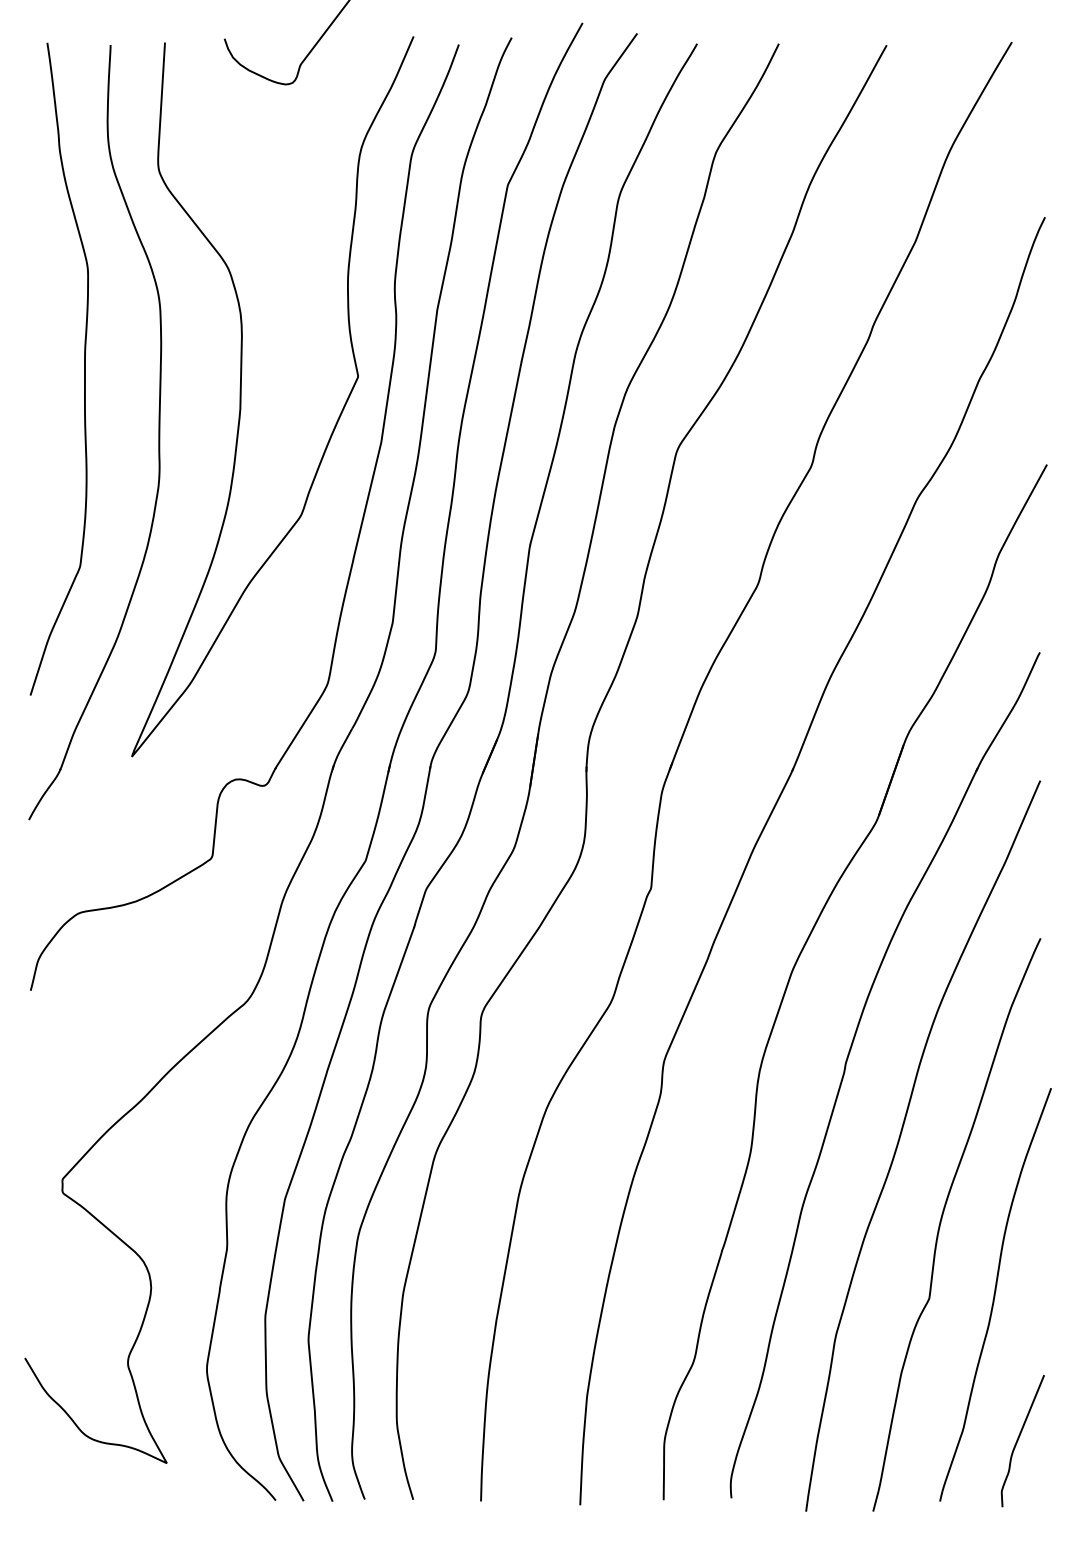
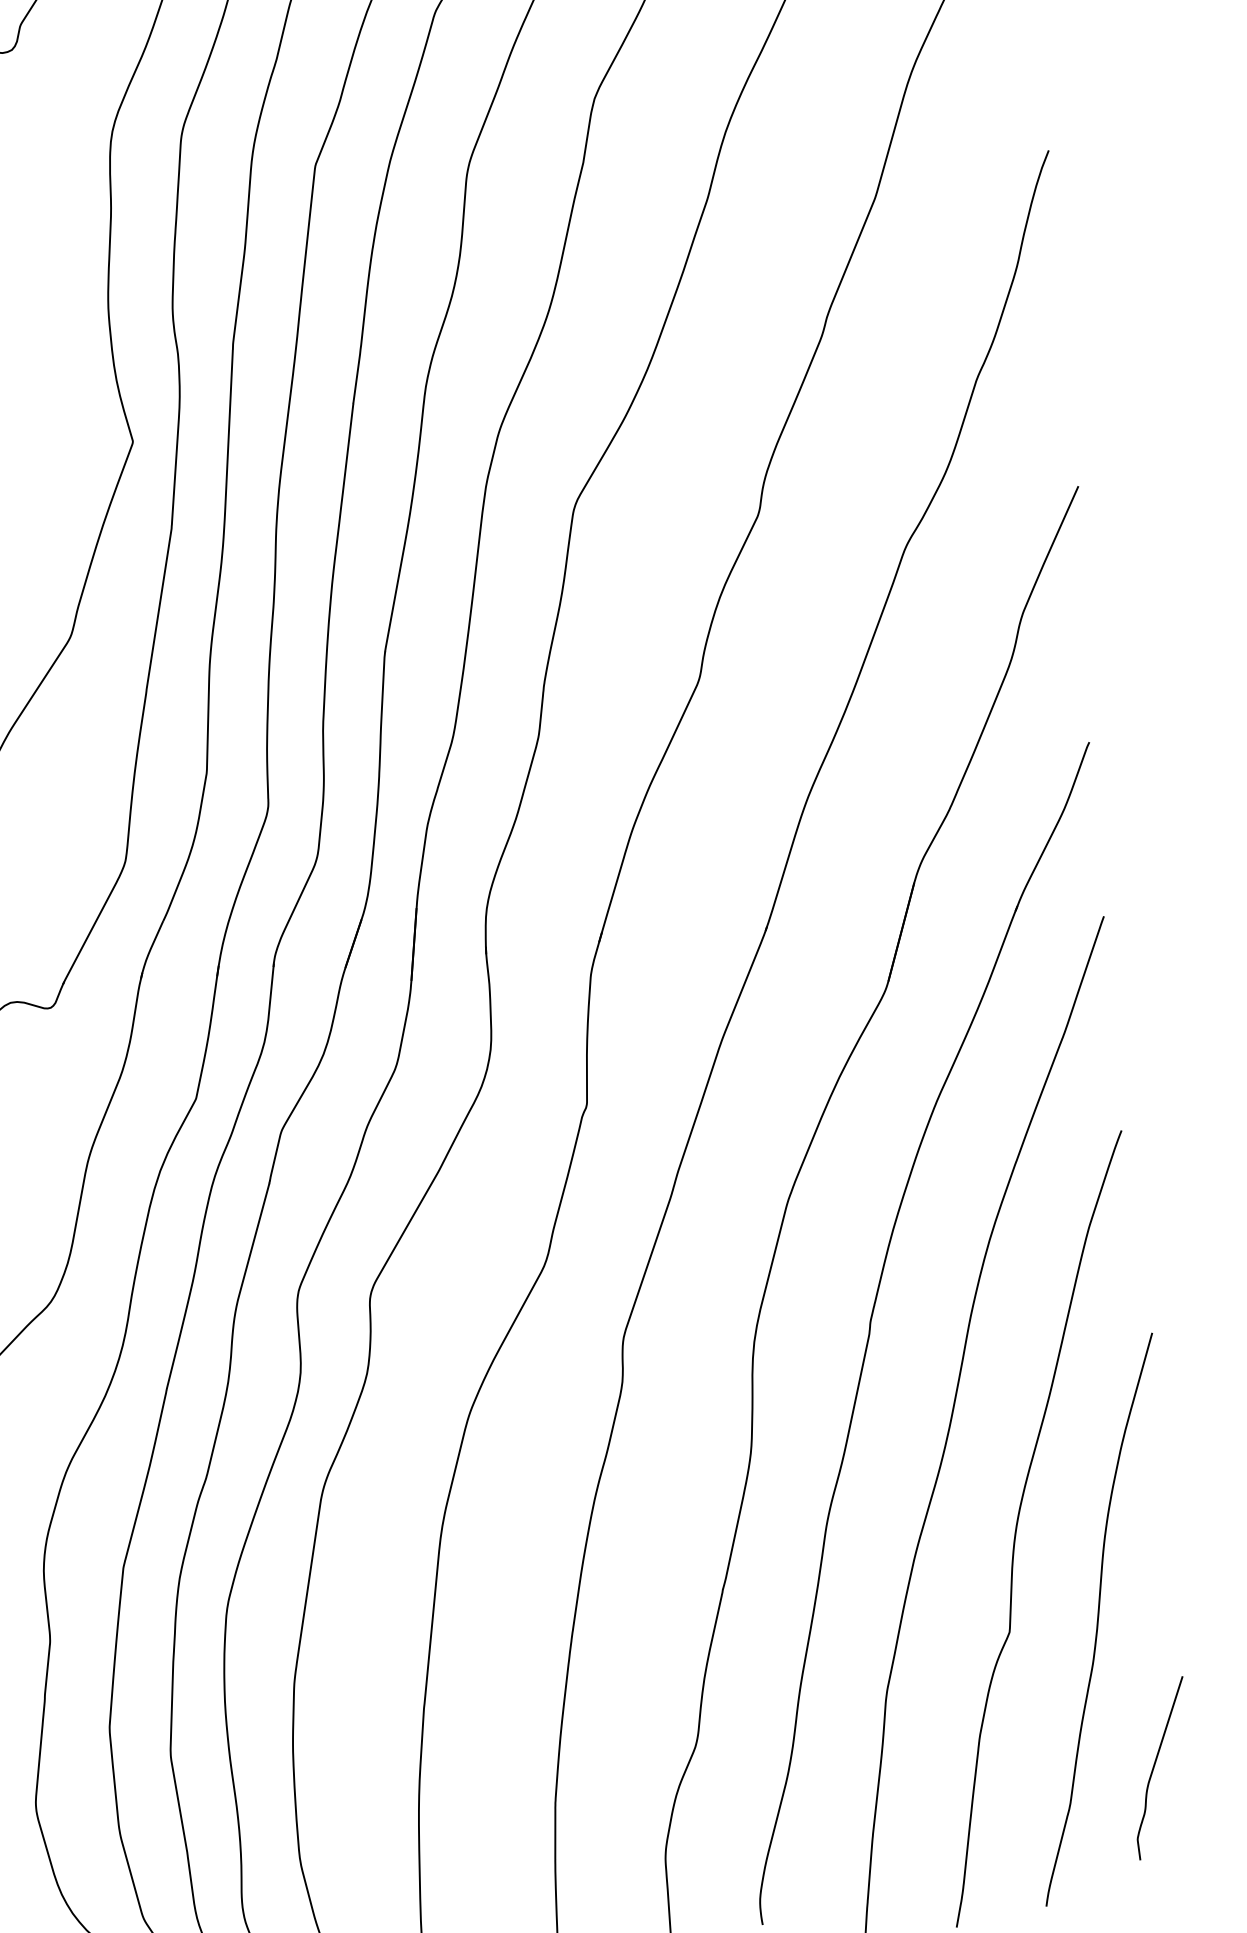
curve: (1018, 1441) -> (1154, 1769), moved

